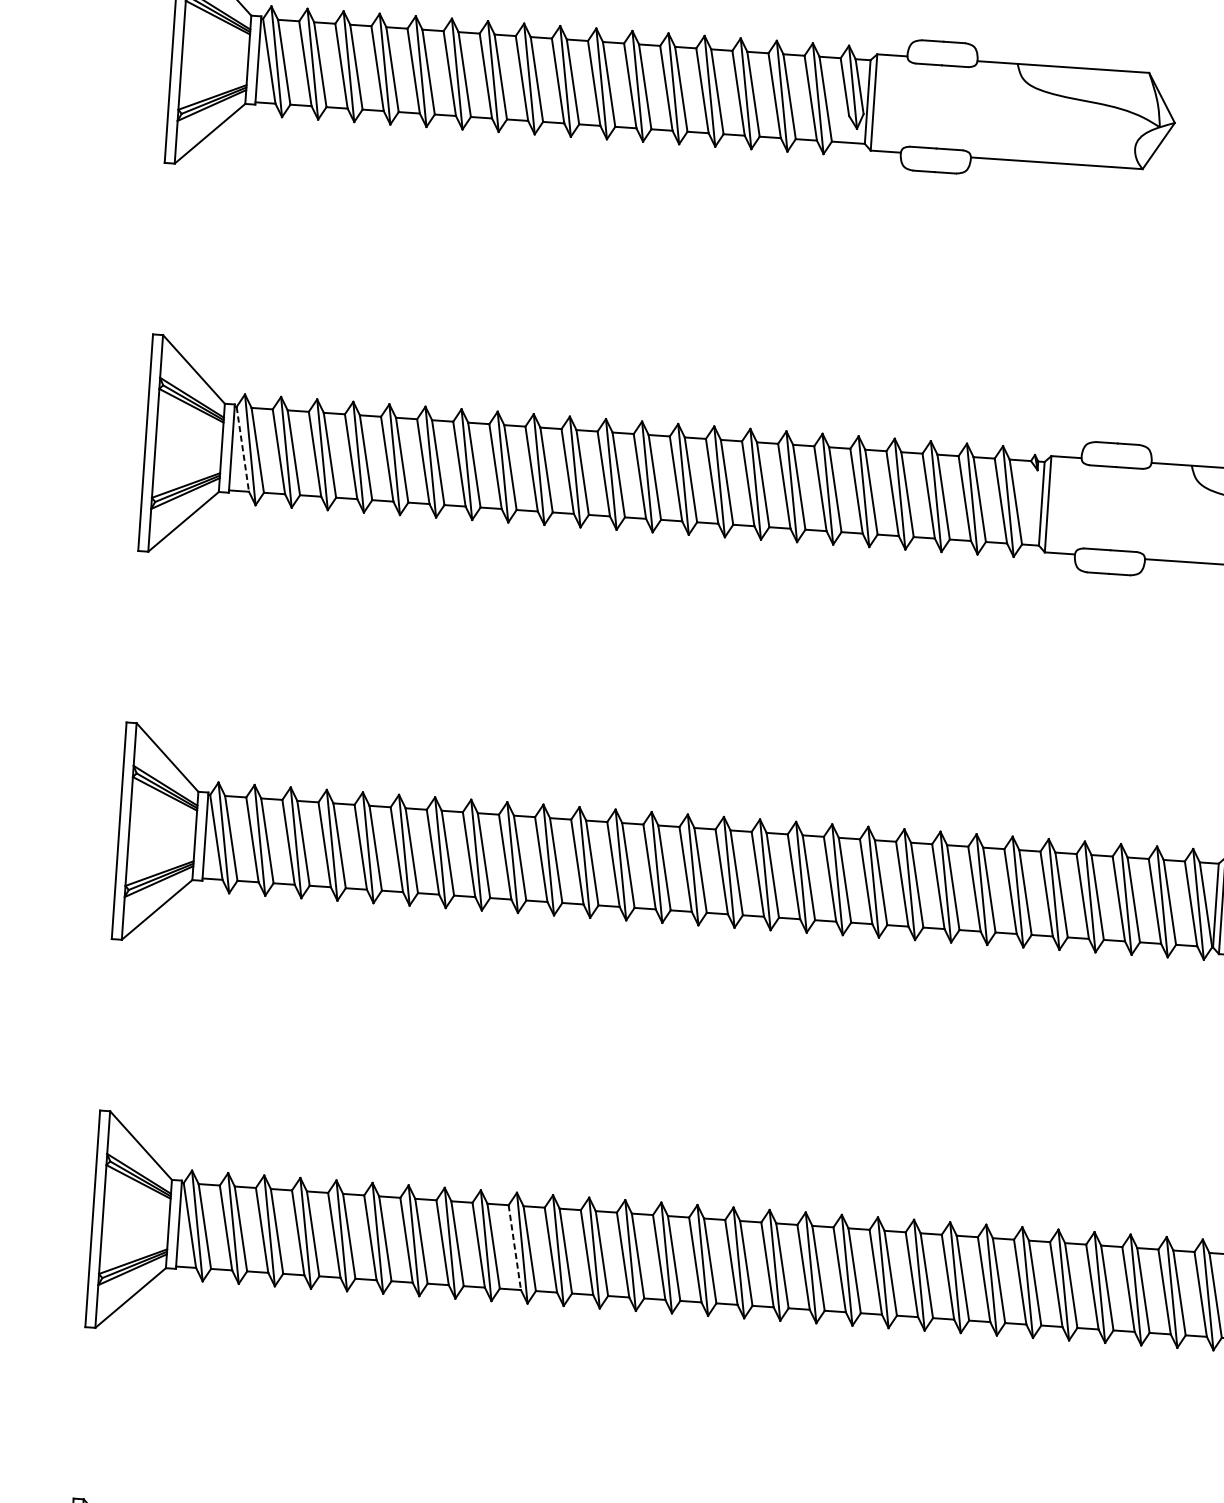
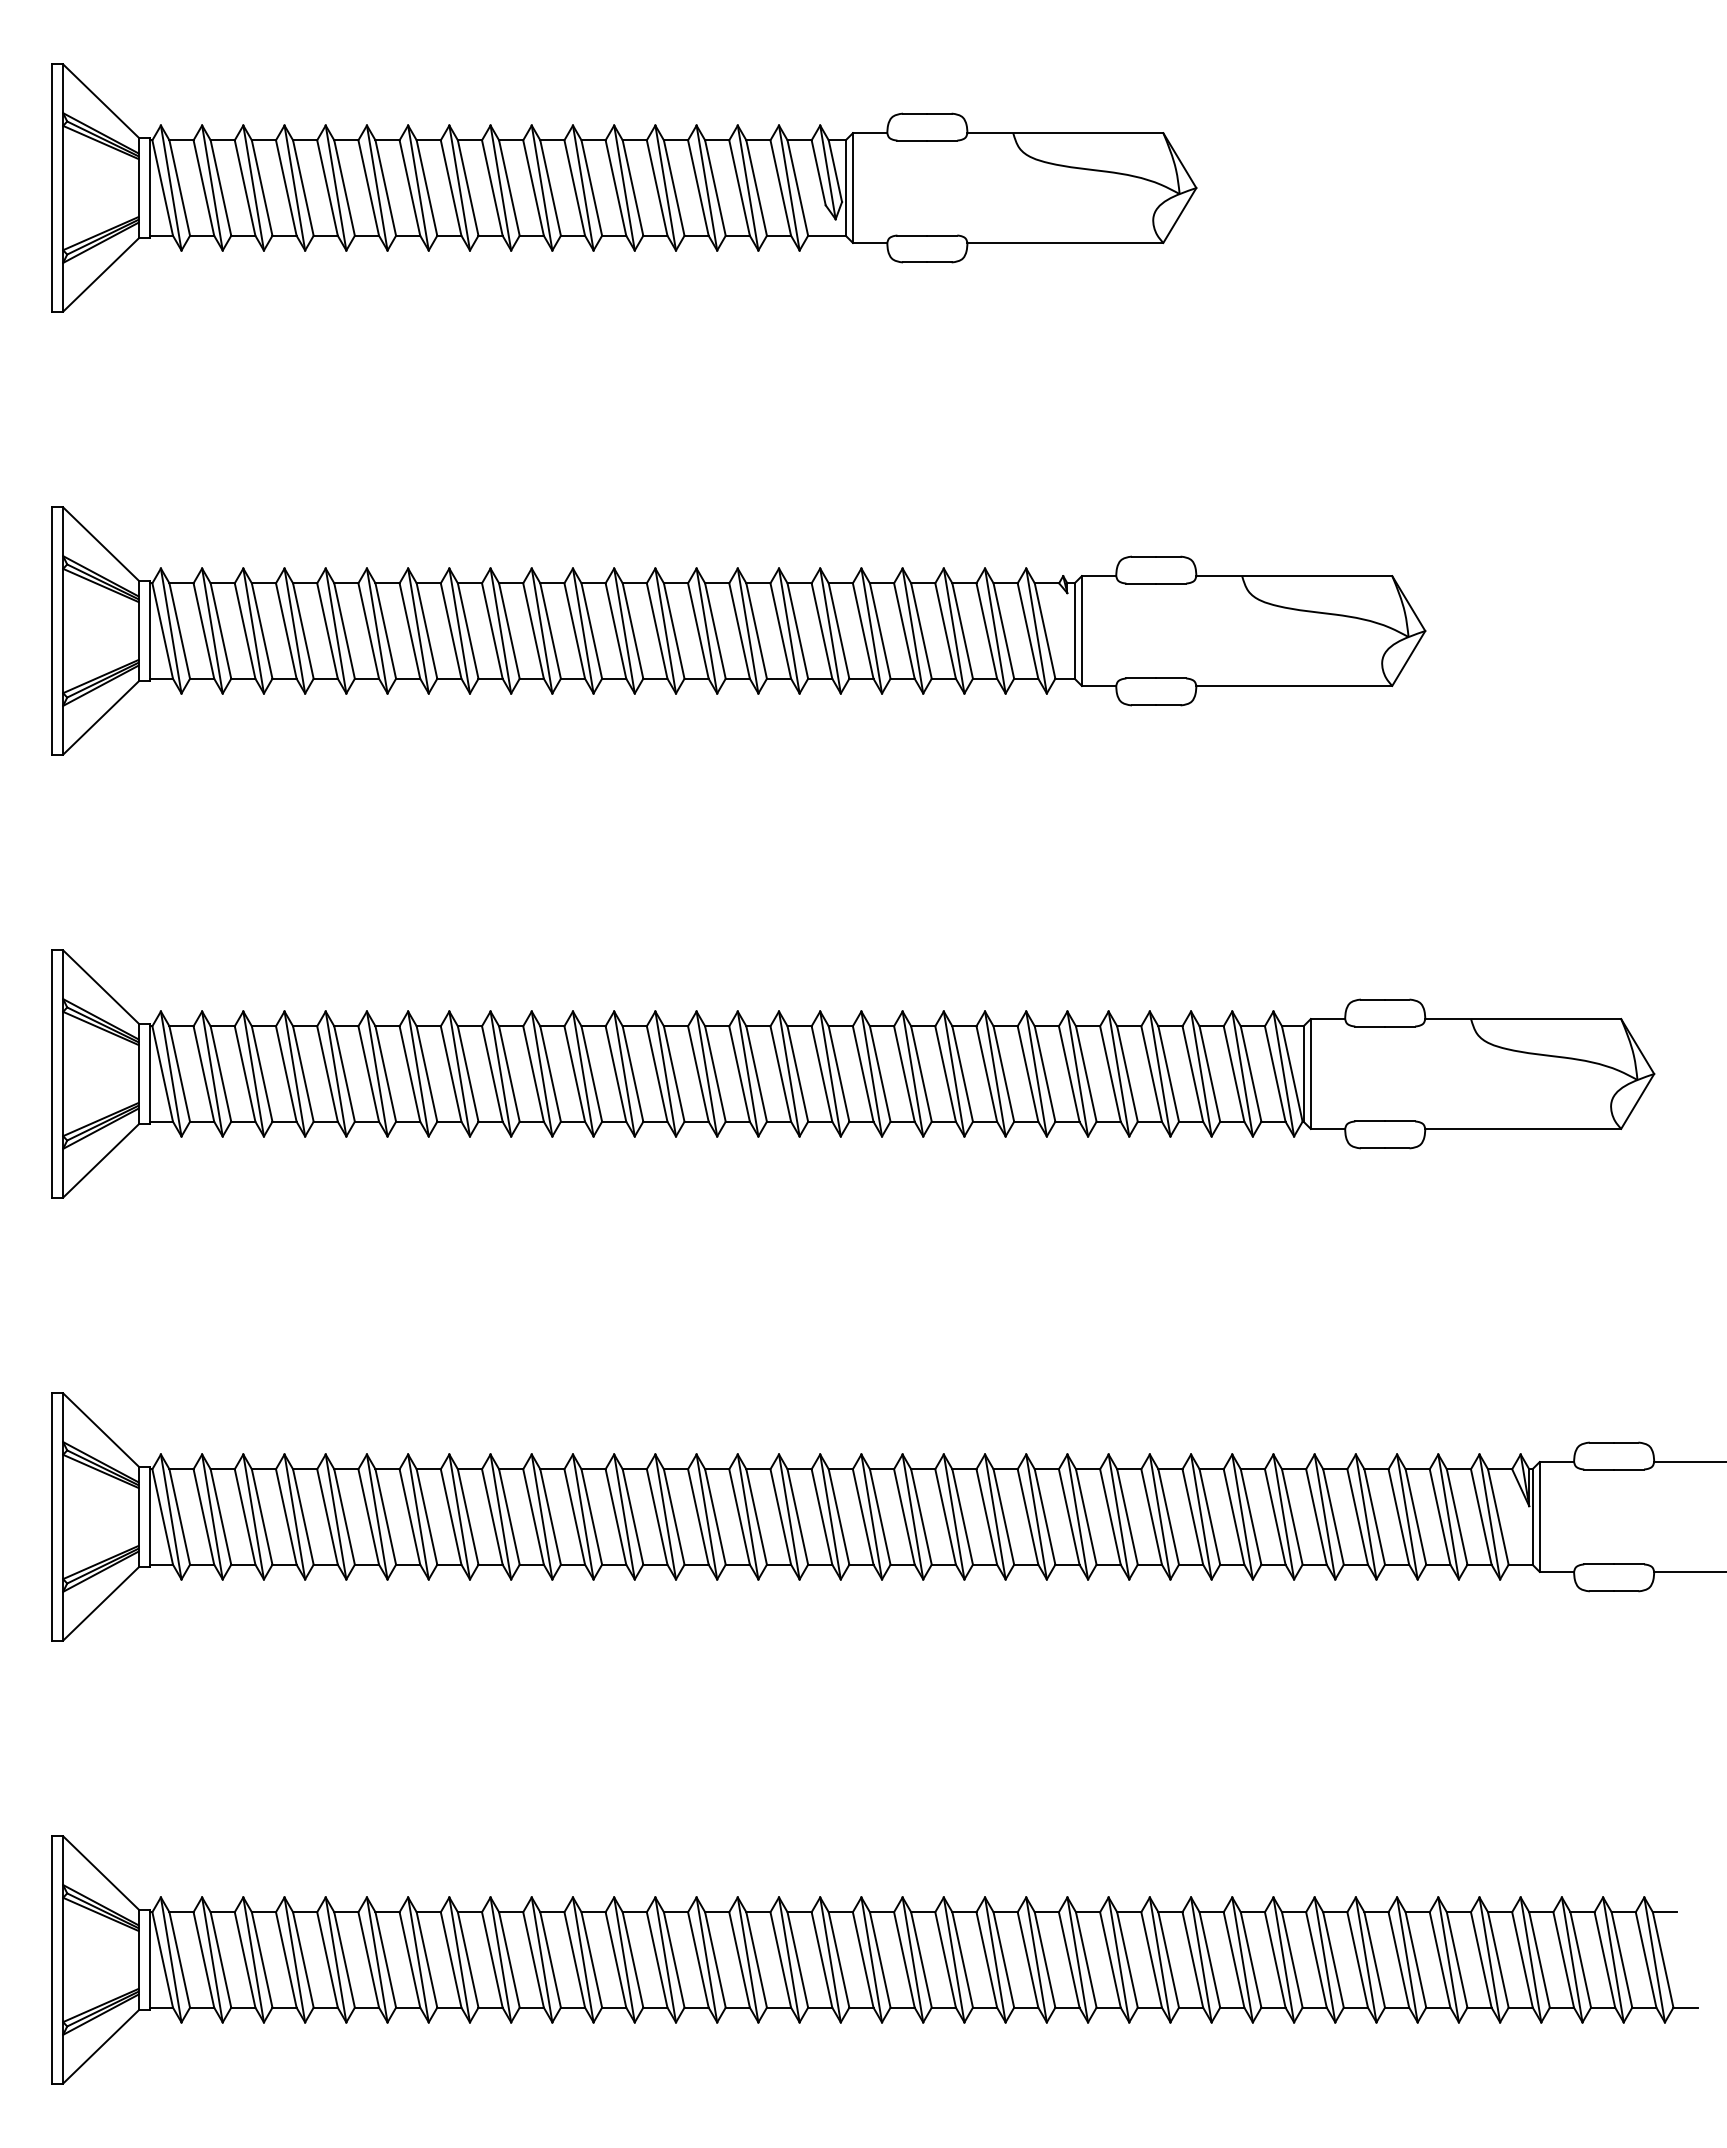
line: (242, 449) -> (162, 631), dashed -> solid
line: (514, 1247) -> (533, 1516), dashed -> solid

